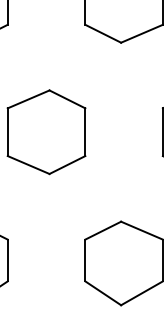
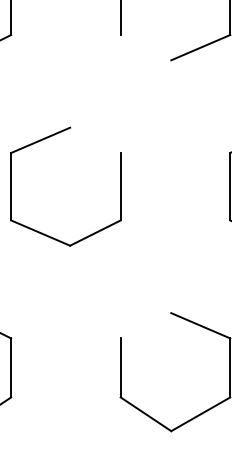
line: (103, 33) -> (146, 47), removed
line: (67, 99) -> (95, 140), removed
line: (103, 230) -> (146, 325), removed

